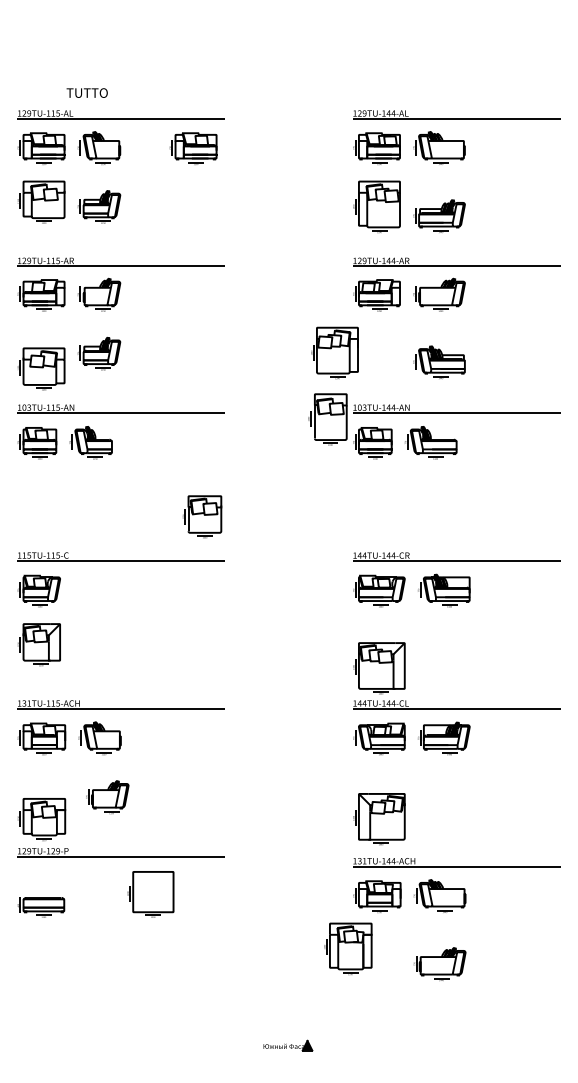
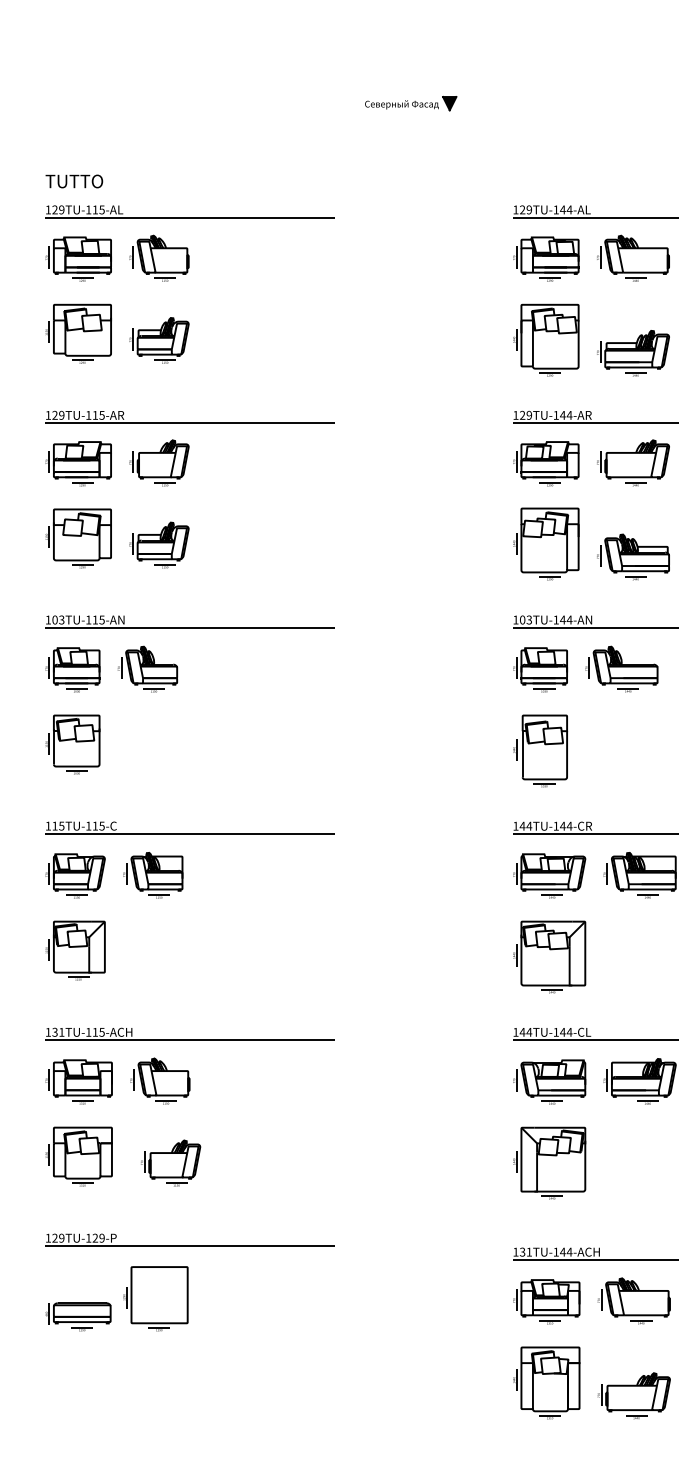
part: (279, 37) -> (410, 103), added
text: (86, 92) -> (73, 180), moved
part: (193, 148) -> (290, 258), removed
part: (334, 352) -> (545, 543), moved
part: (41, 368) -> (78, 537), moved
part: (327, 419) -> (540, 750), moved
part: (202, 516) -> (73, 743), moved
part: (94, 590) -> (152, 874), added
part: (379, 668) -> (550, 957), moved
part: (41, 819) -> (78, 1156), moved
part: (379, 819) -> (550, 1163), moved
part: (150, 894) -> (155, 1298), moved
part: (348, 948) -> (547, 1382), moved

